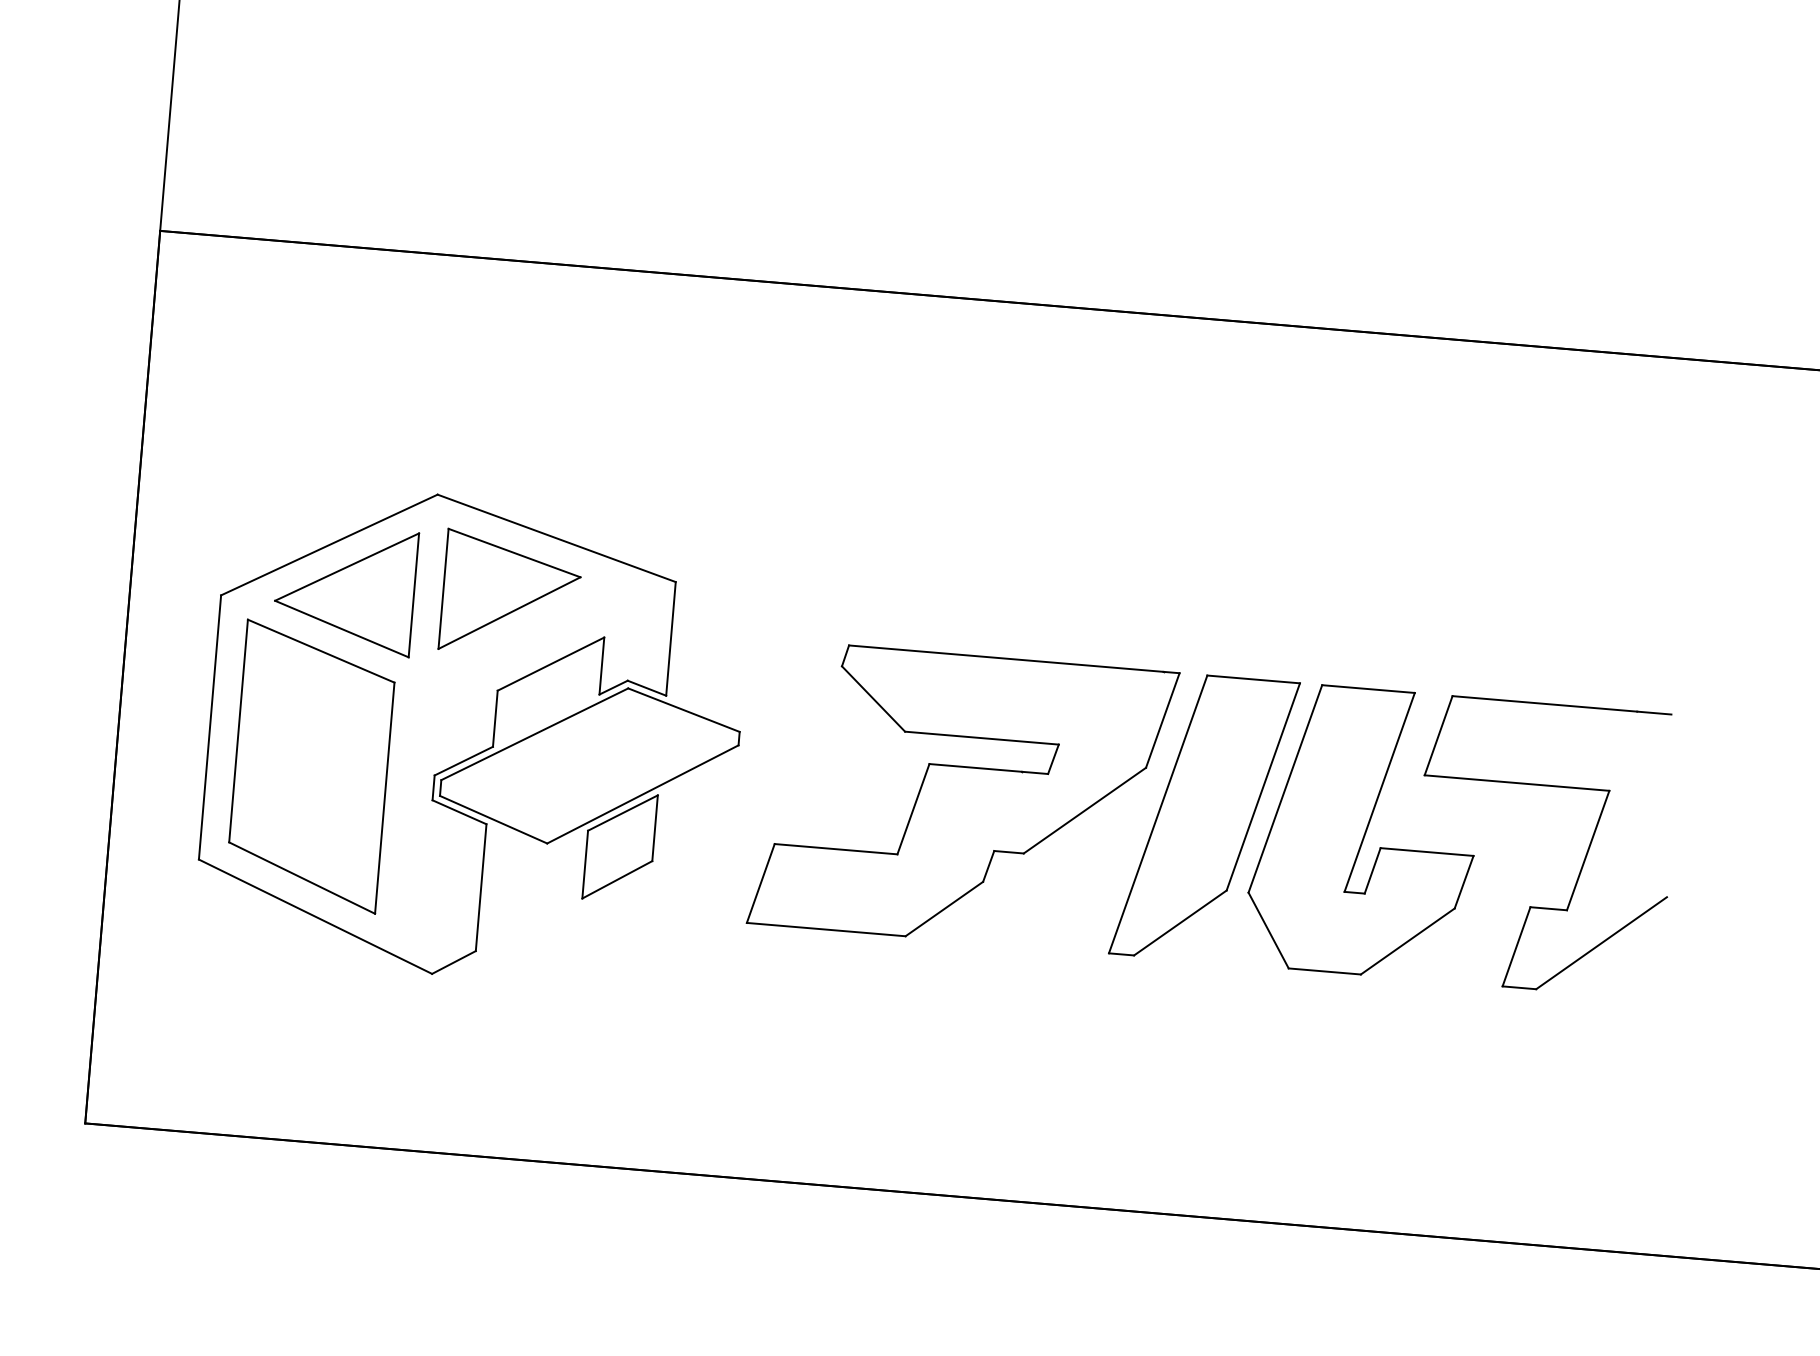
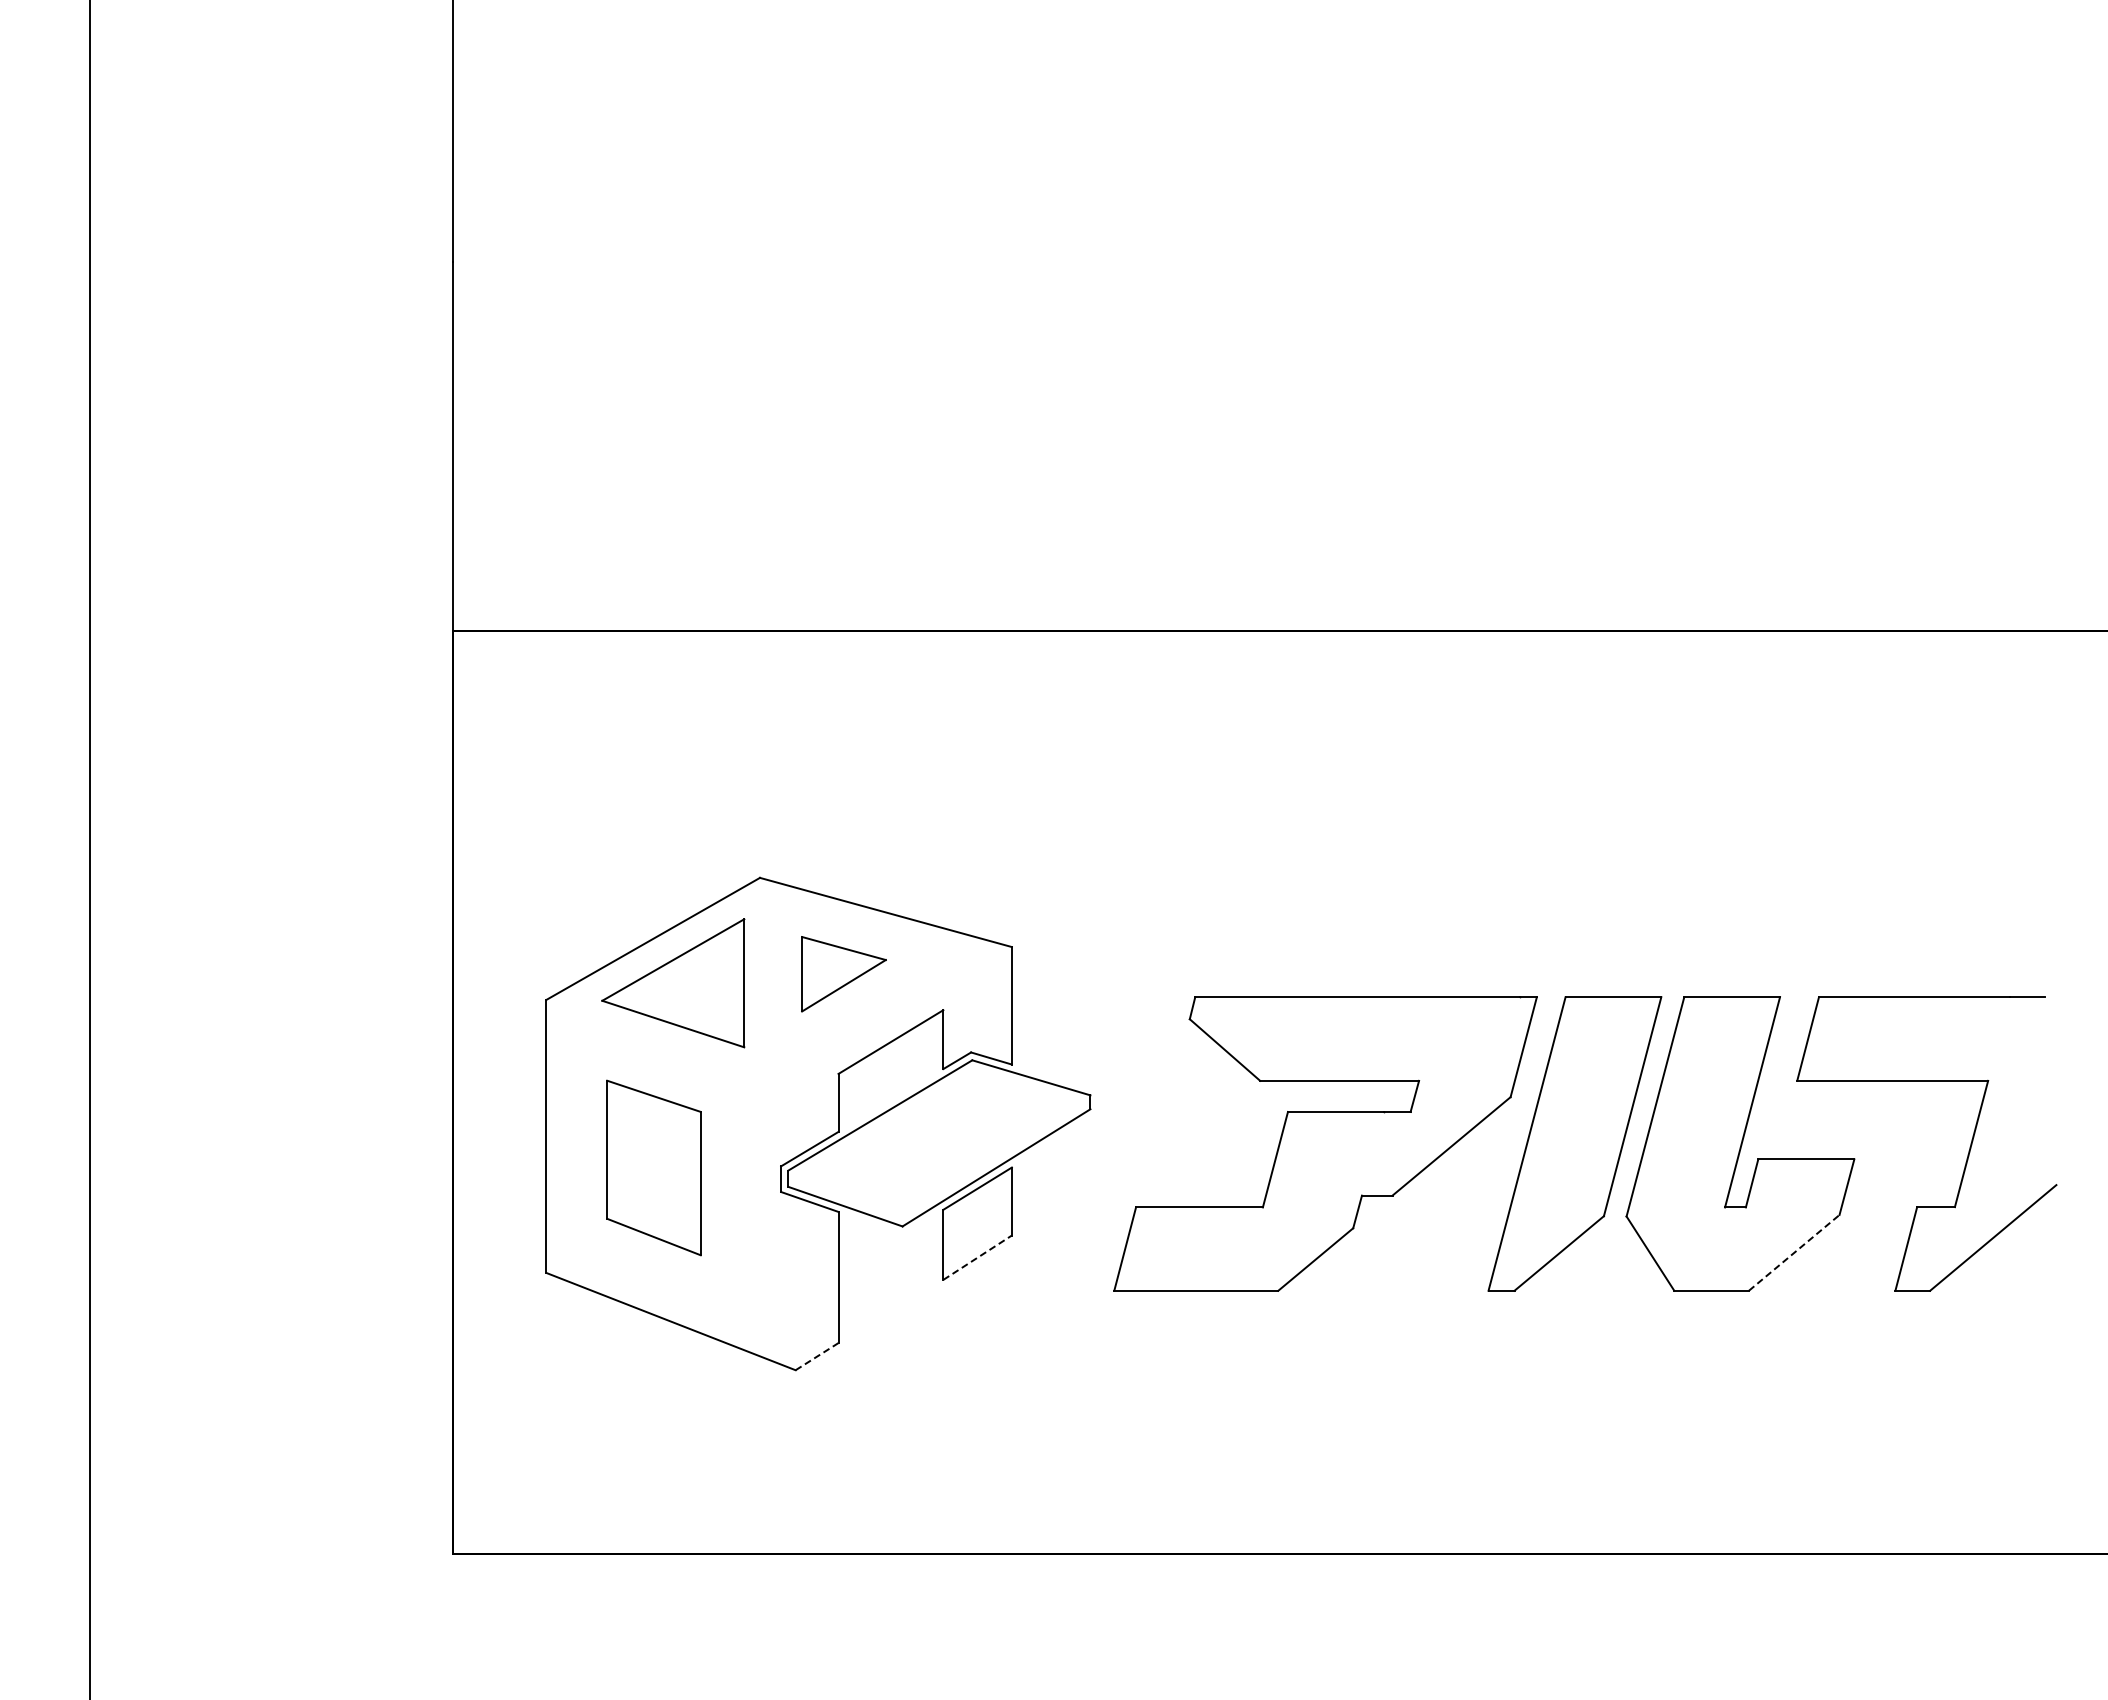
part: (510, 594) -> (843, 974), size x0.6
part: (311, 766) -> (653, 1167), size x0.6
line: (617, 879) -> (977, 1257), solid -> dashed
line: (1408, 941) -> (1794, 1252), solid -> dashed
line: (454, 962) -> (817, 1356), solid -> dashed

